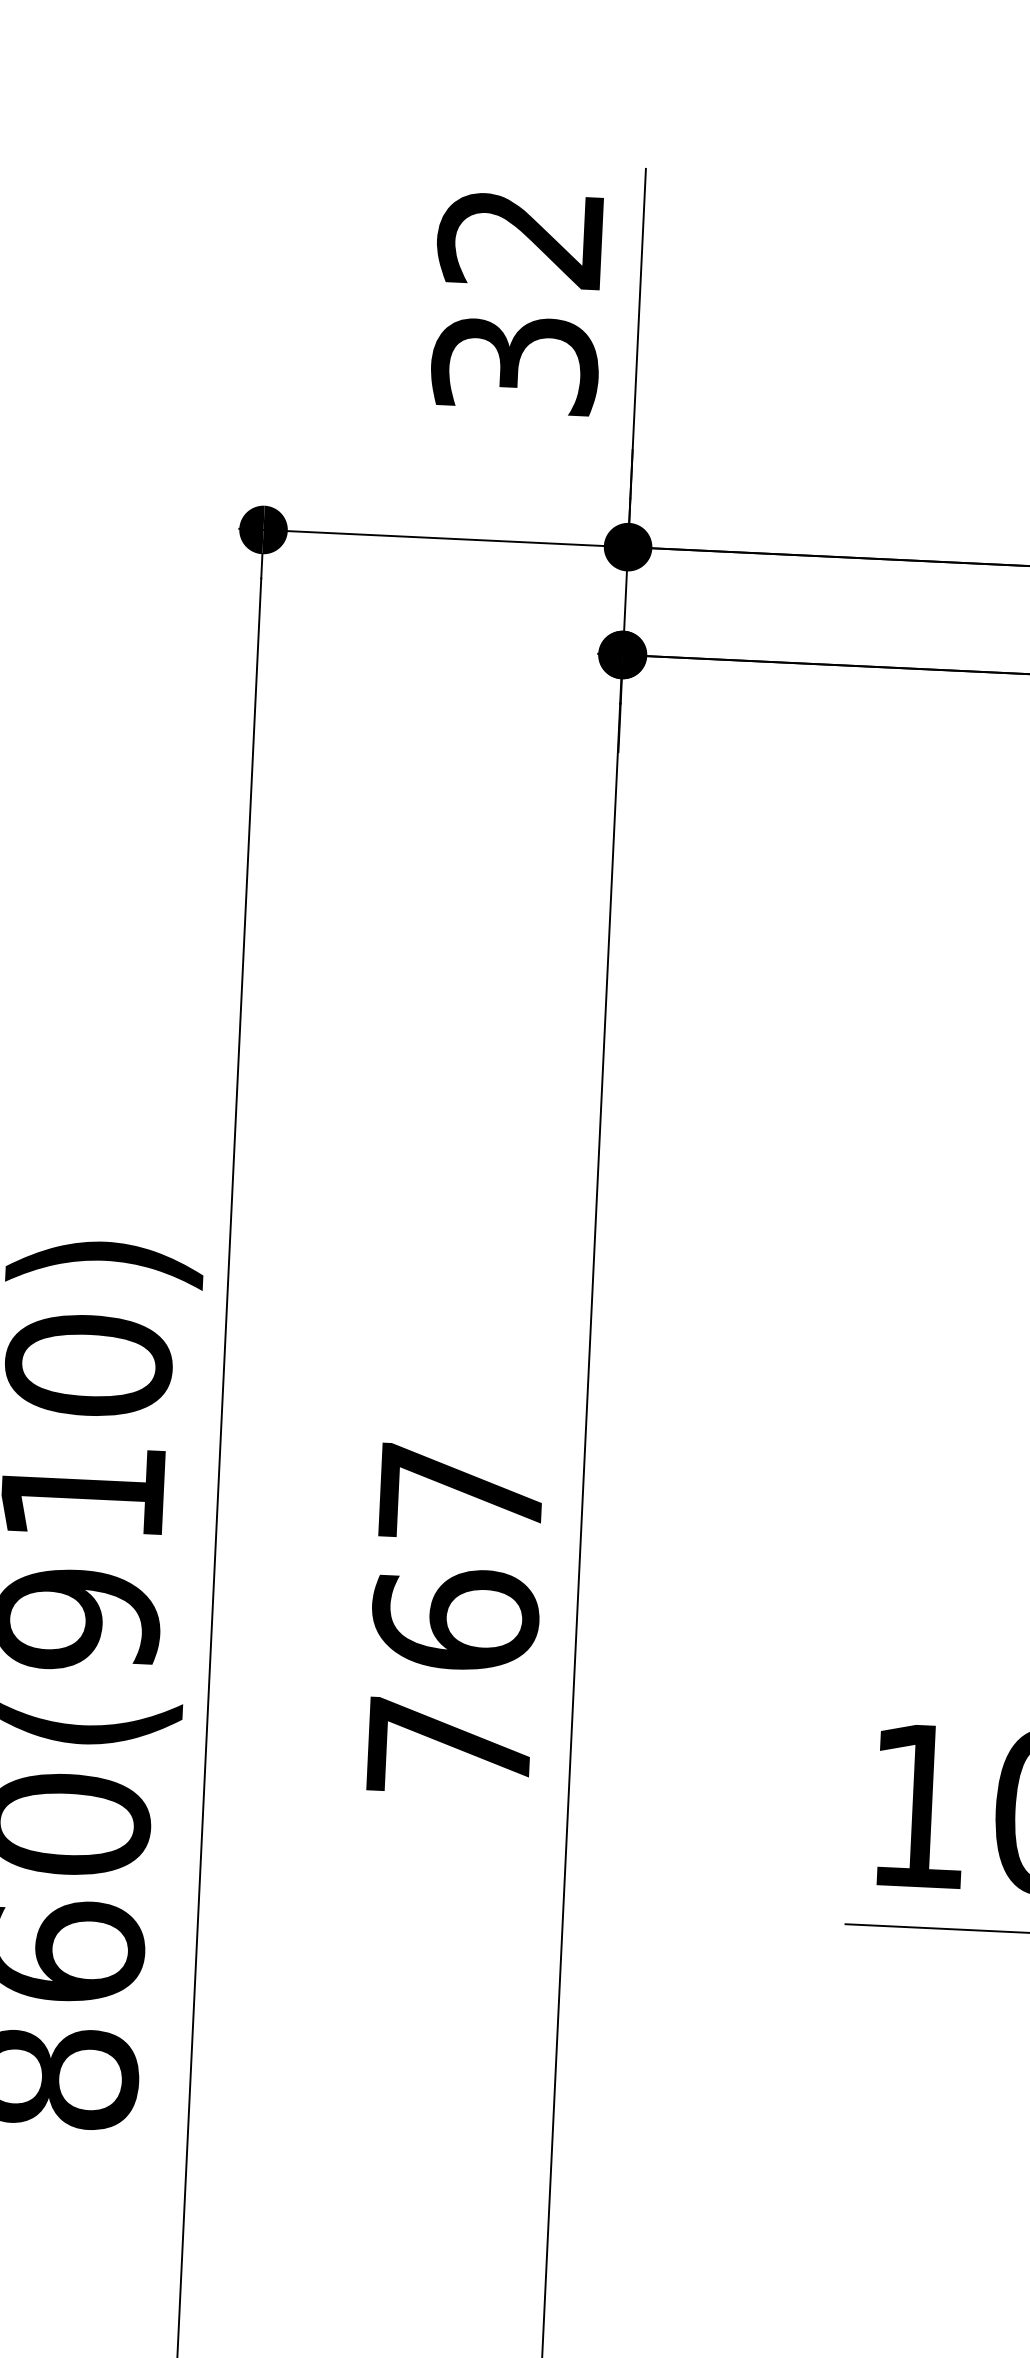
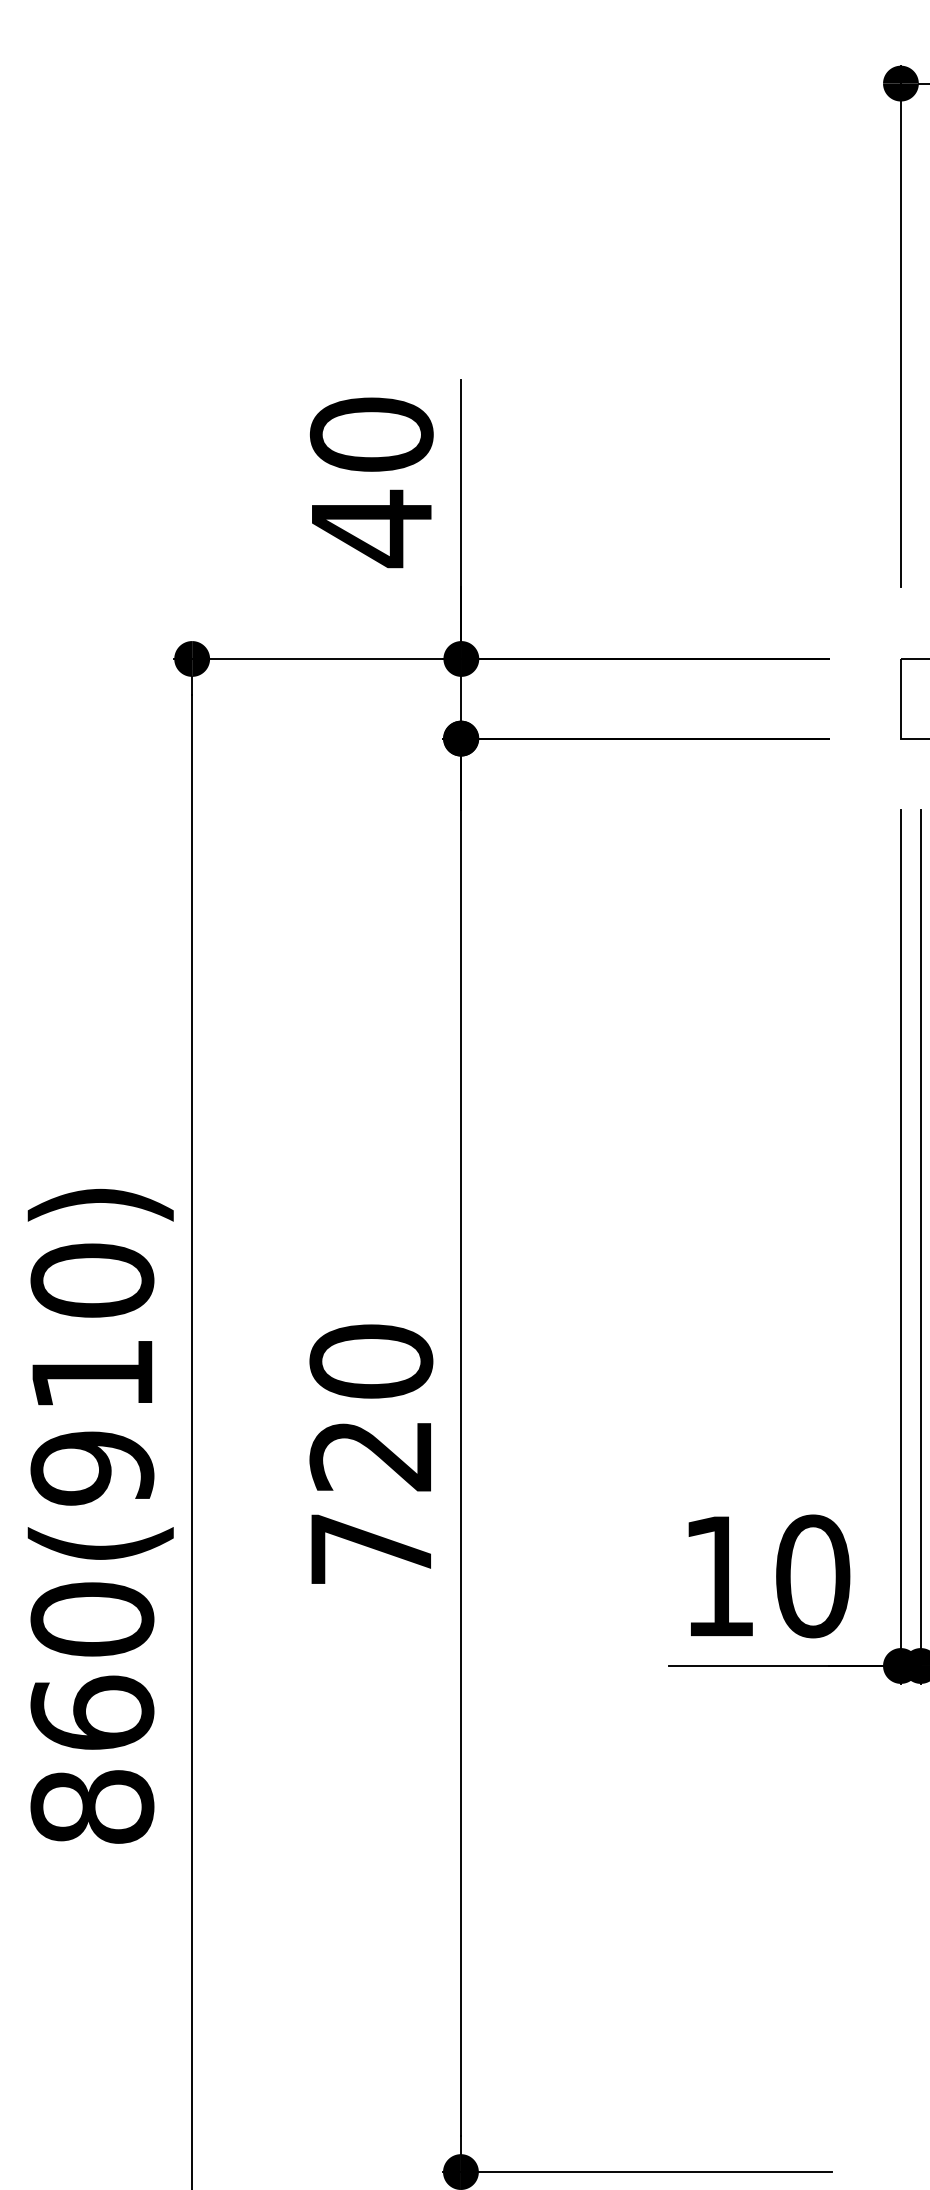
text: (517, 302) -> (371, 482), 32 -> 40
text: (458, 1555) -> (371, 1407), 767 -> 720

